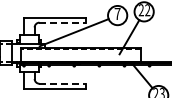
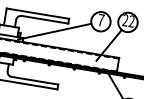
line: (63, 22) -> (45, 19), dashed -> solid
line: (63, 83) -> (35, 80), dashed -> solid

